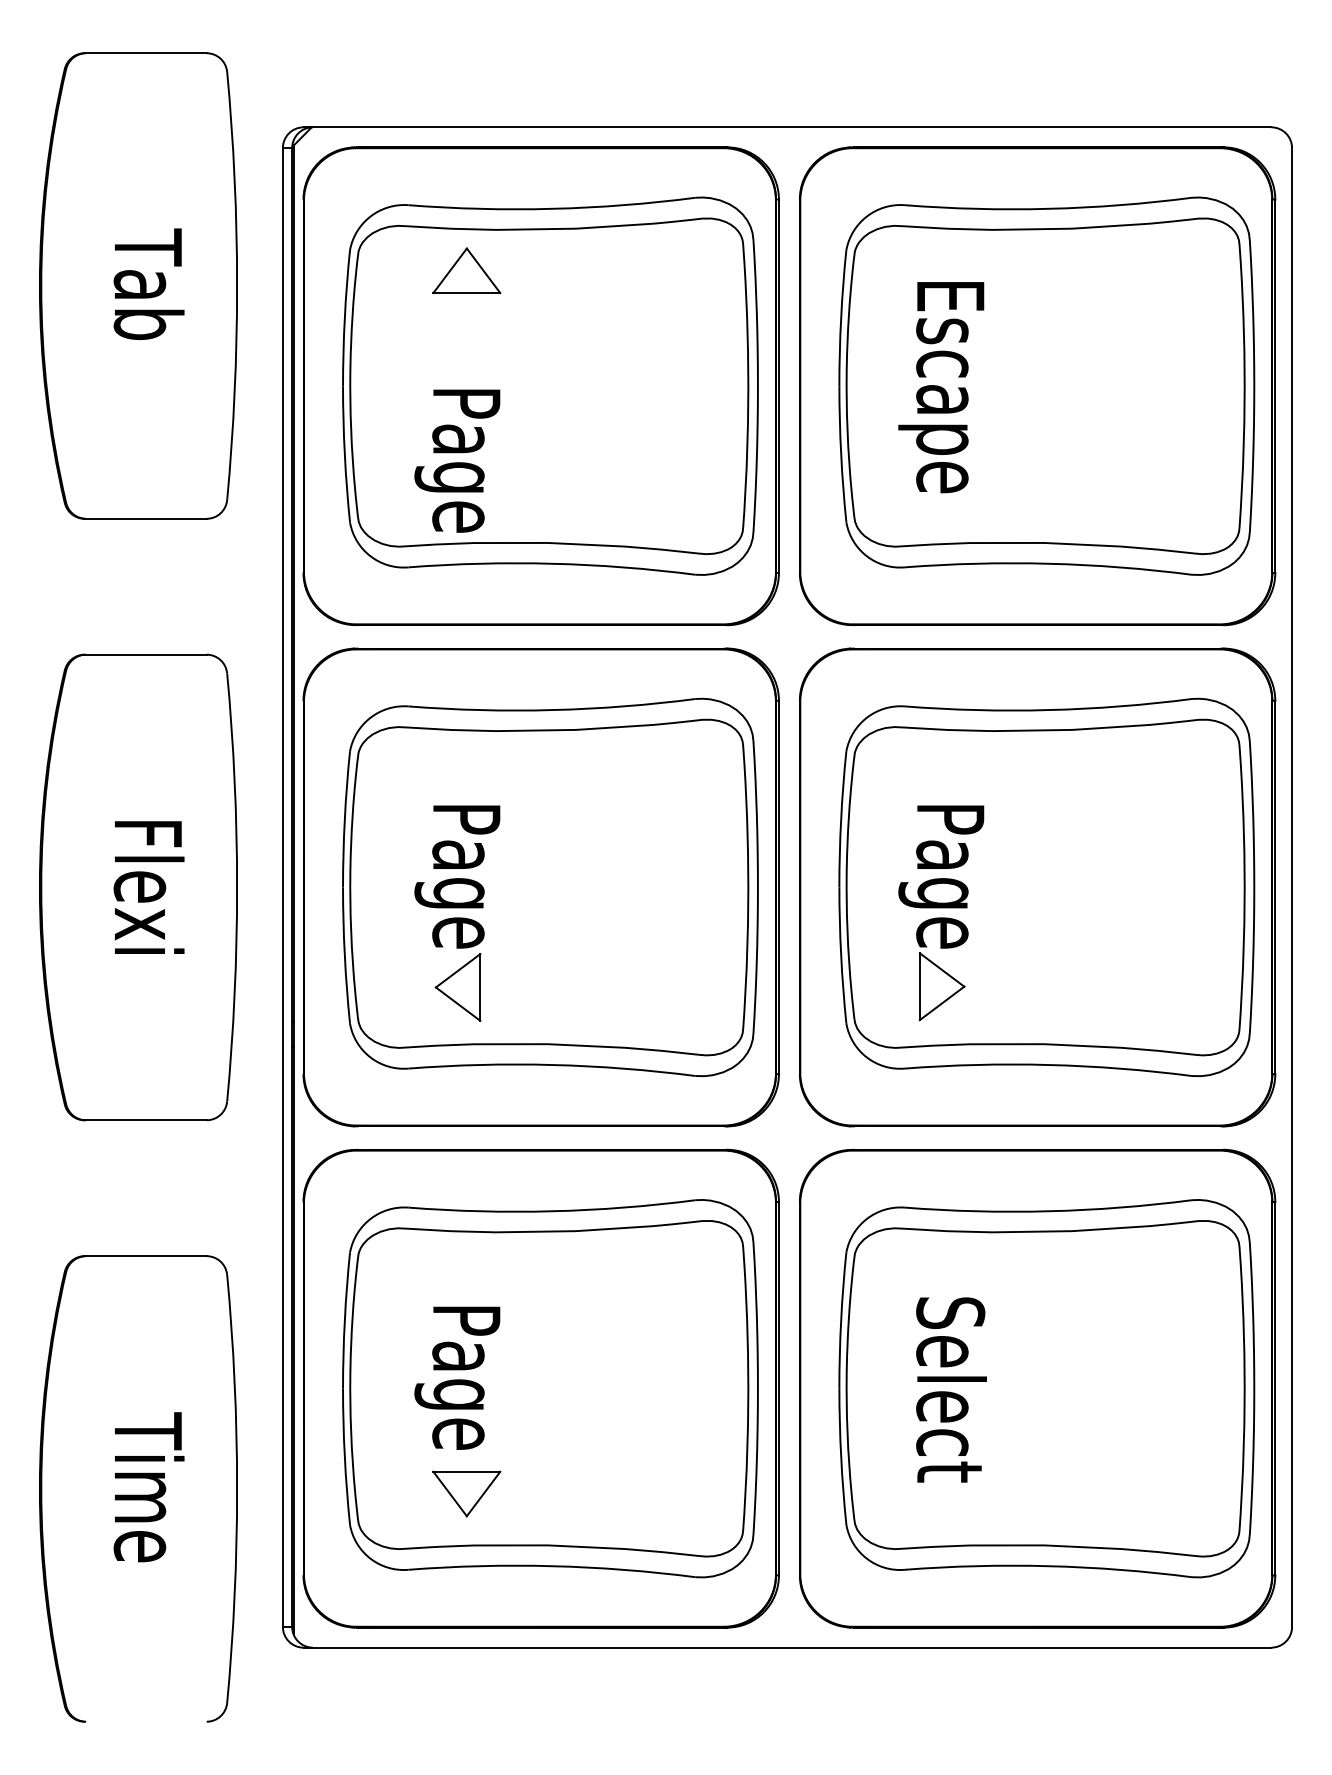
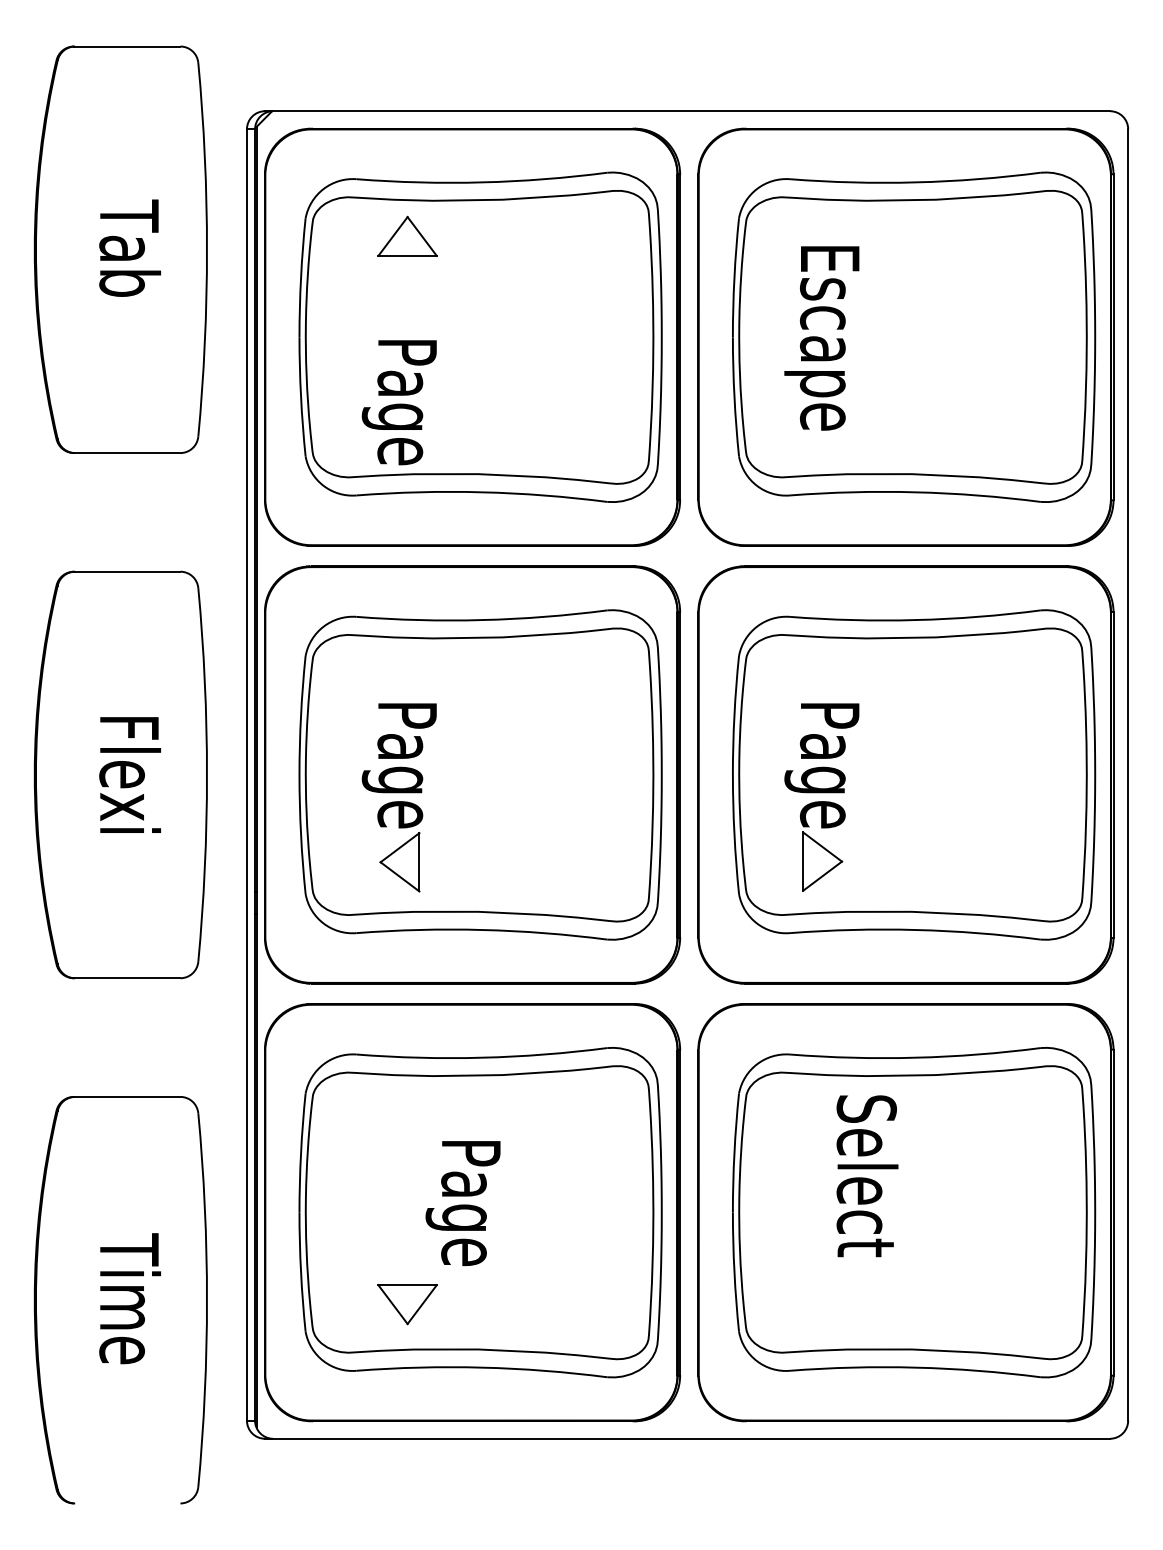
text: (457, 1377) -> (463, 1202), moved
text: (951, 1389) -> (867, 1175), moved

